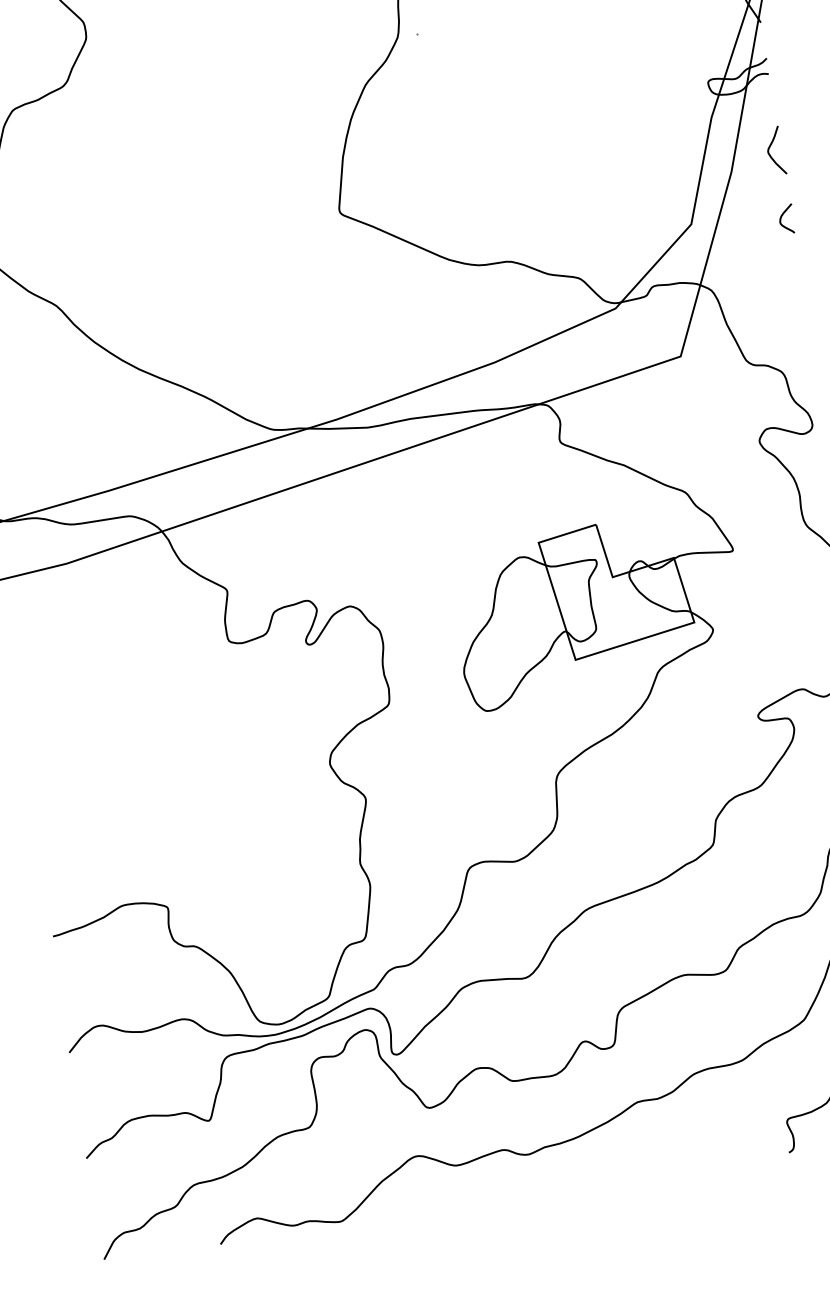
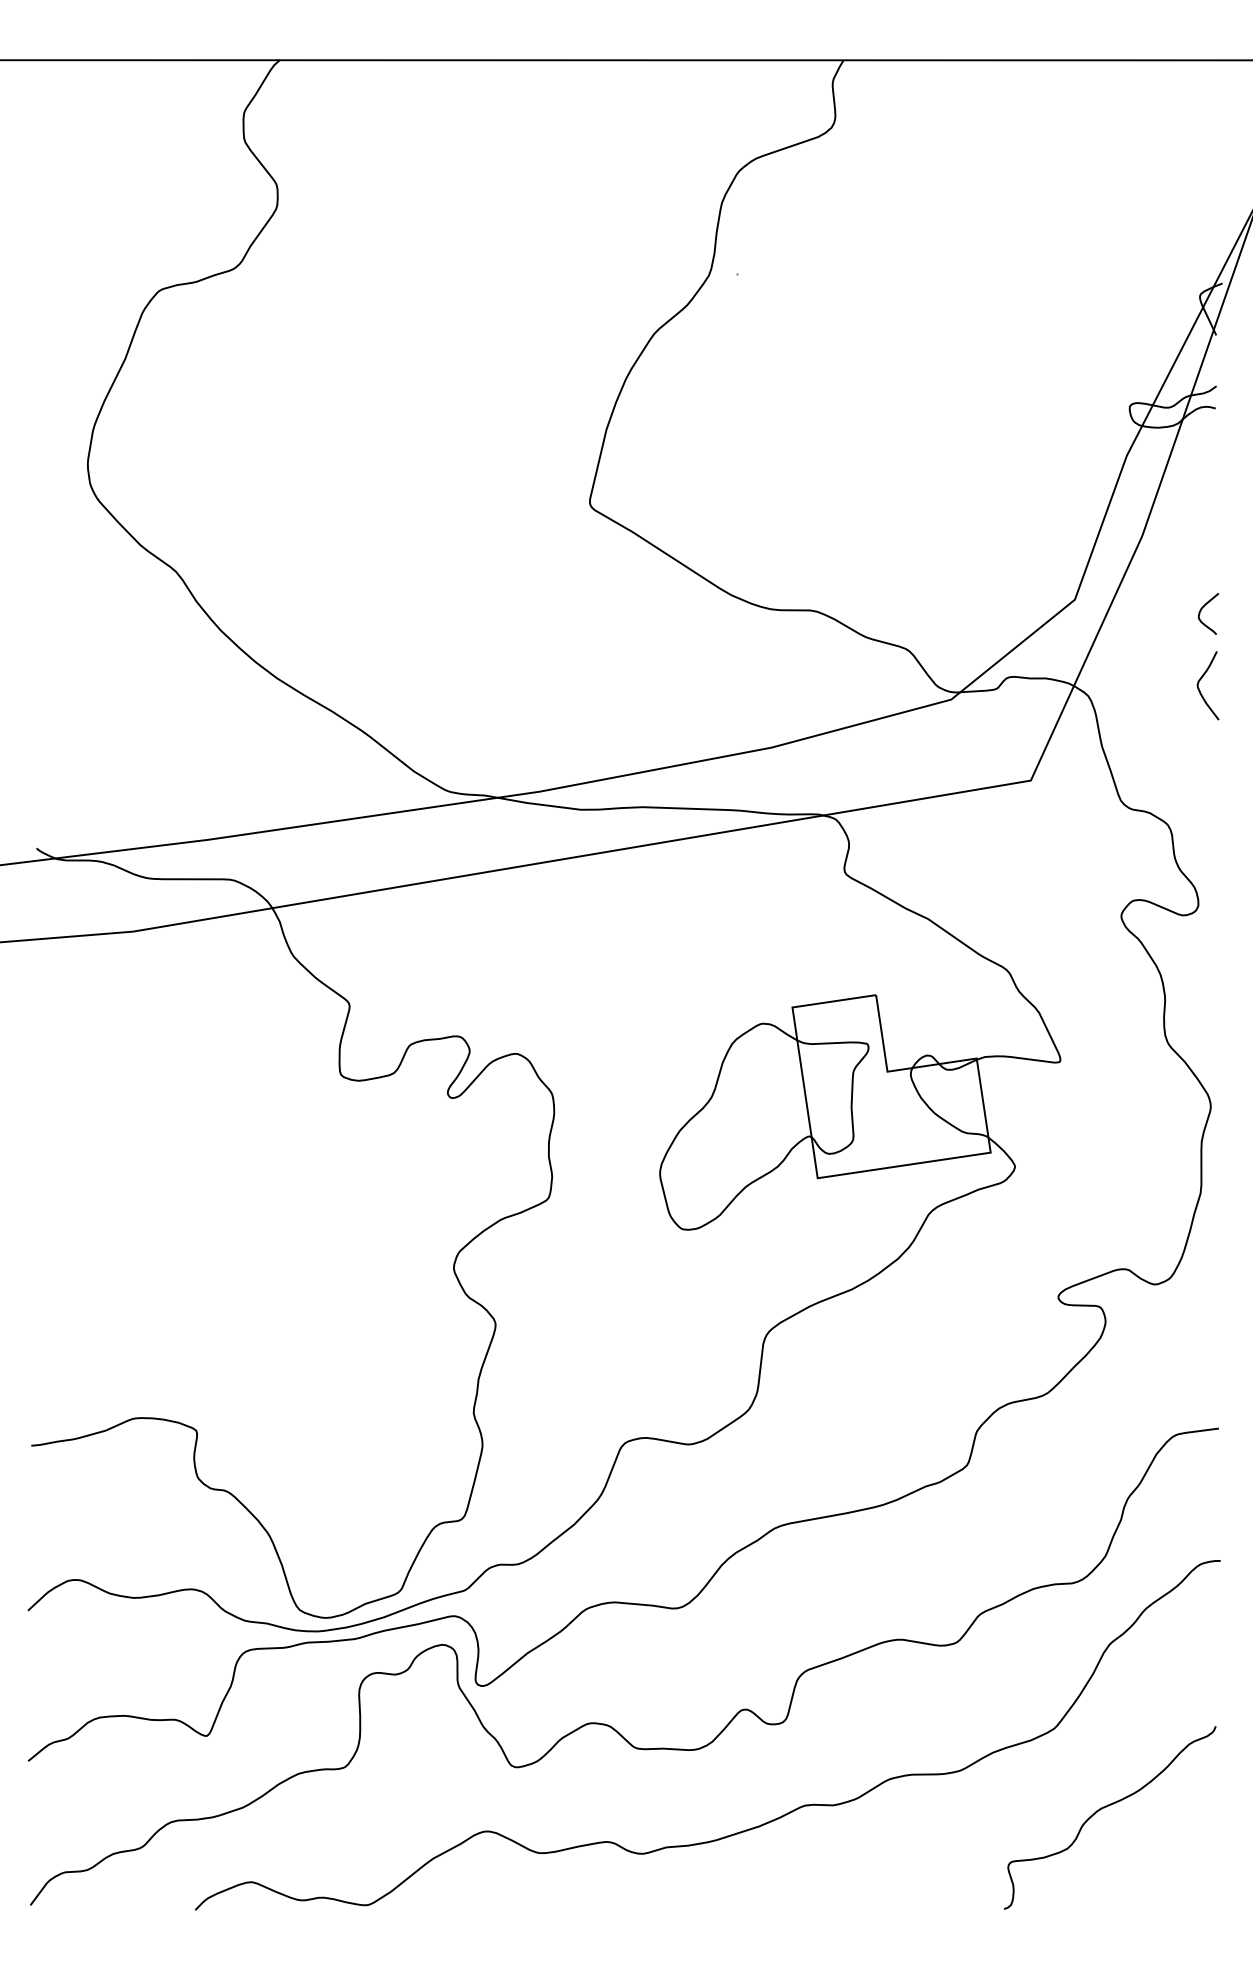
curve: (770, 147) -> (1201, 679), moved

